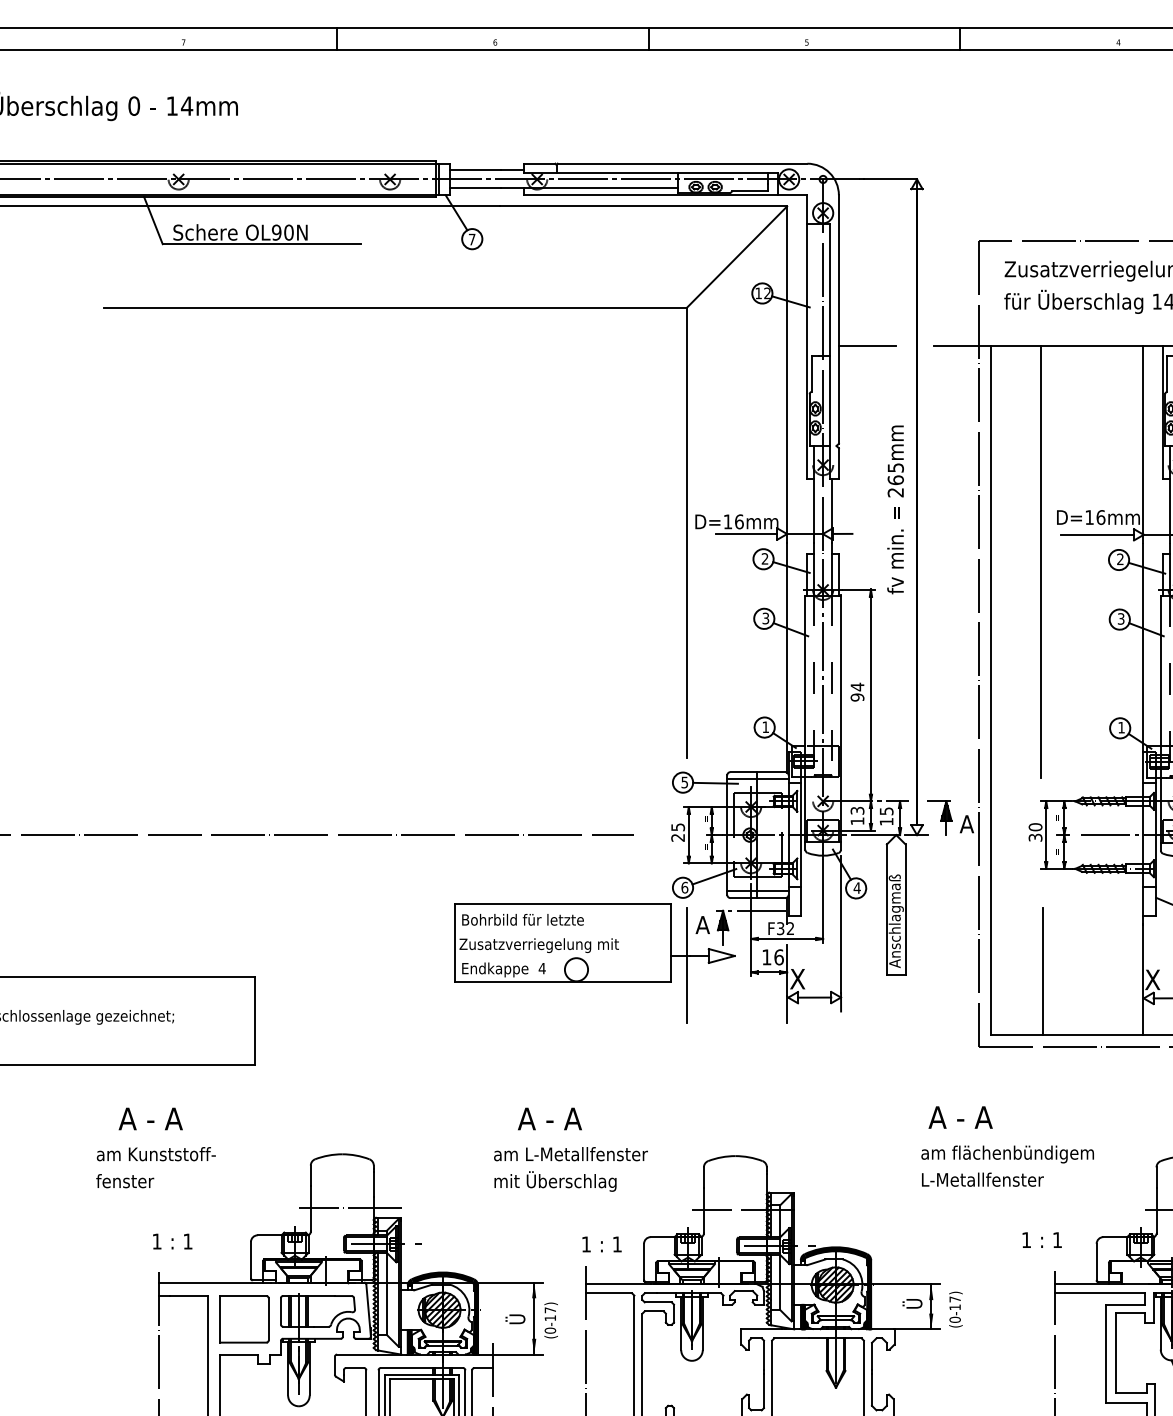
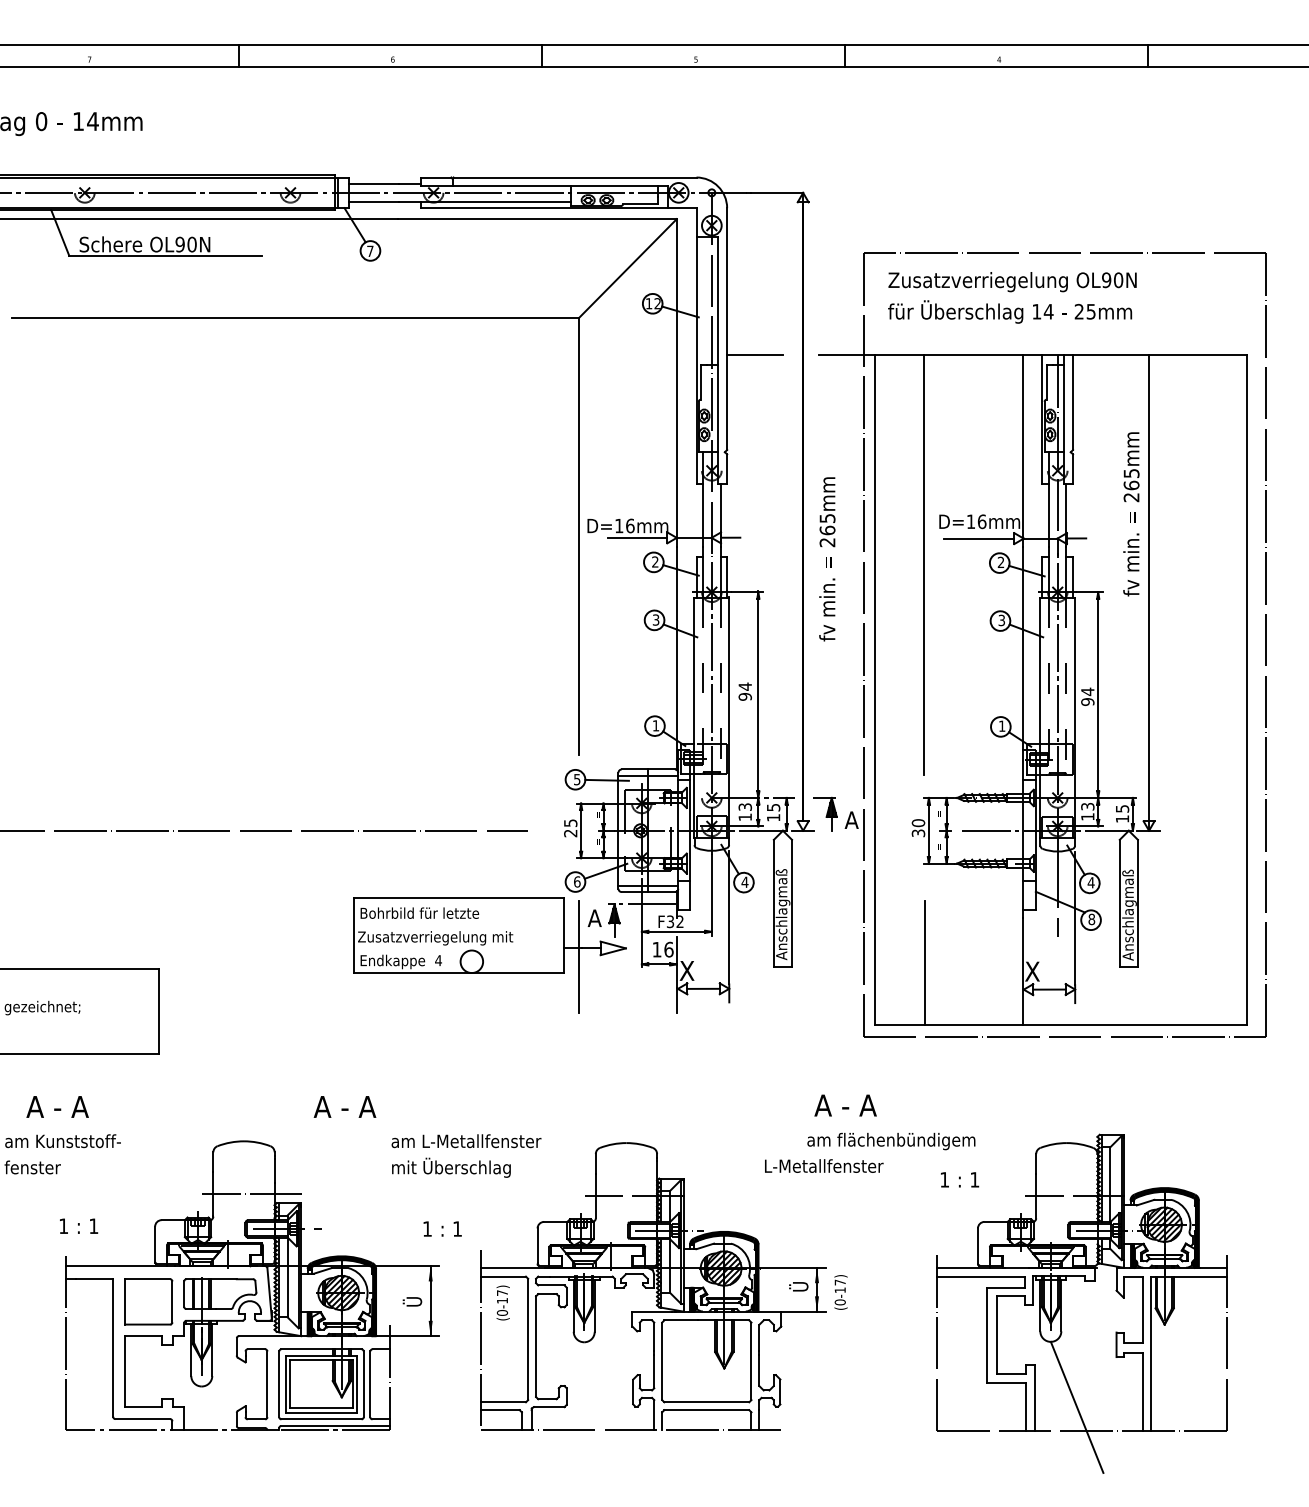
text: (895, 510) -> (827, 559), moved
text: (549, 1118) -> (344, 1106), moved
text: (983, 1179) -> (824, 1165), moved
text: (1042, 1239) -> (960, 1179), moved
text: (601, 1243) -> (442, 1228), moved
text: (550, 1319) -> (502, 1302), moved

